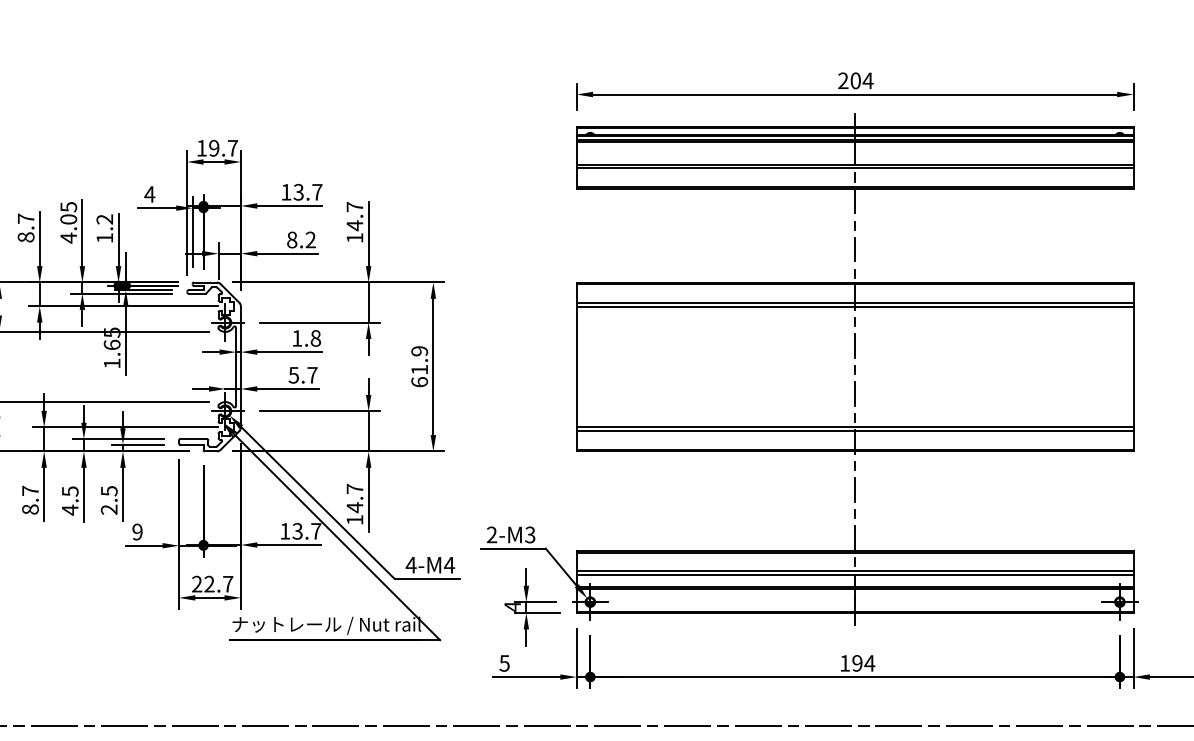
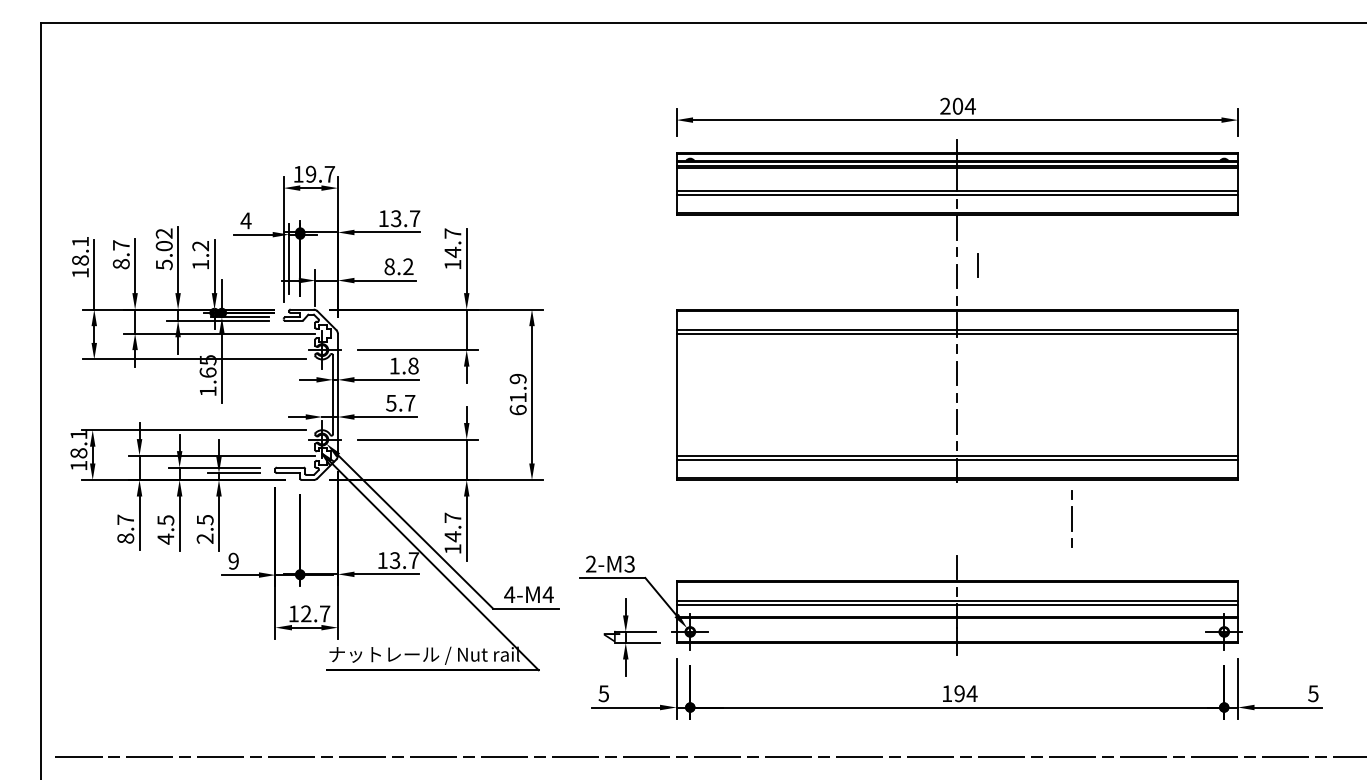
text: (67, 222) -> (163, 249), 4.05 -> 5.02
line: (875, 238) -> (977, 265), added
line: (854, 489) -> (1071, 518), moved
text: (196, 583) -> (293, 613), 22.7 -> 12.7

